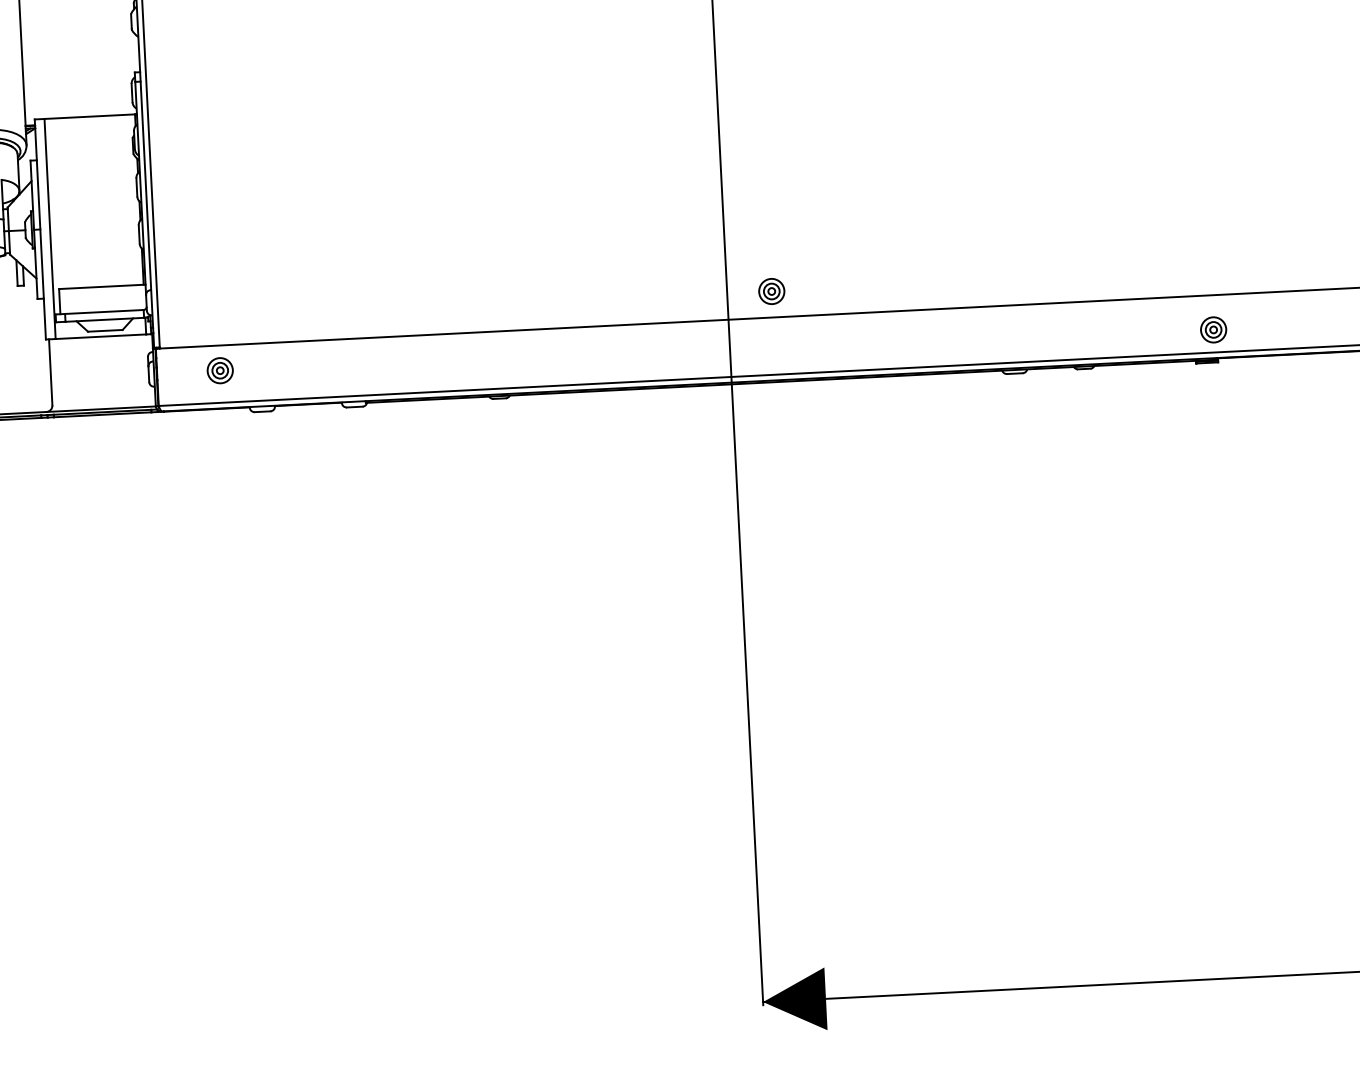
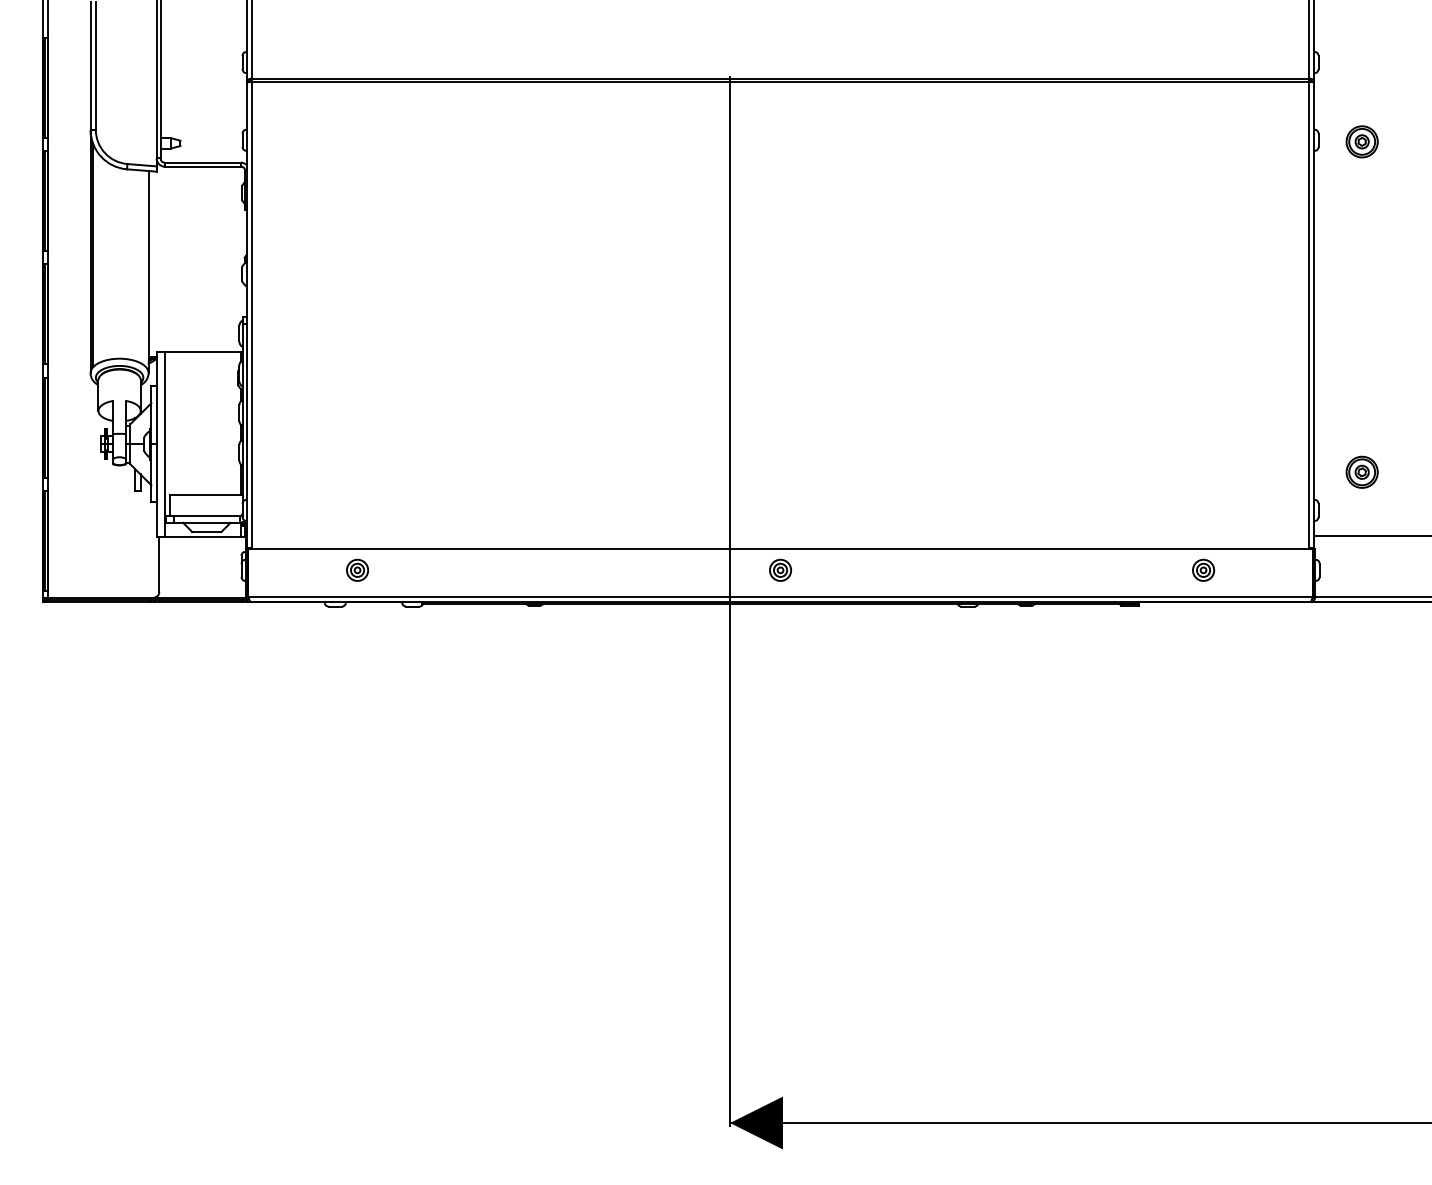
part: (771, 290) -> (780, 569), moved
part: (1213, 328) -> (1203, 569), moved
part: (220, 369) -> (357, 569), moved

